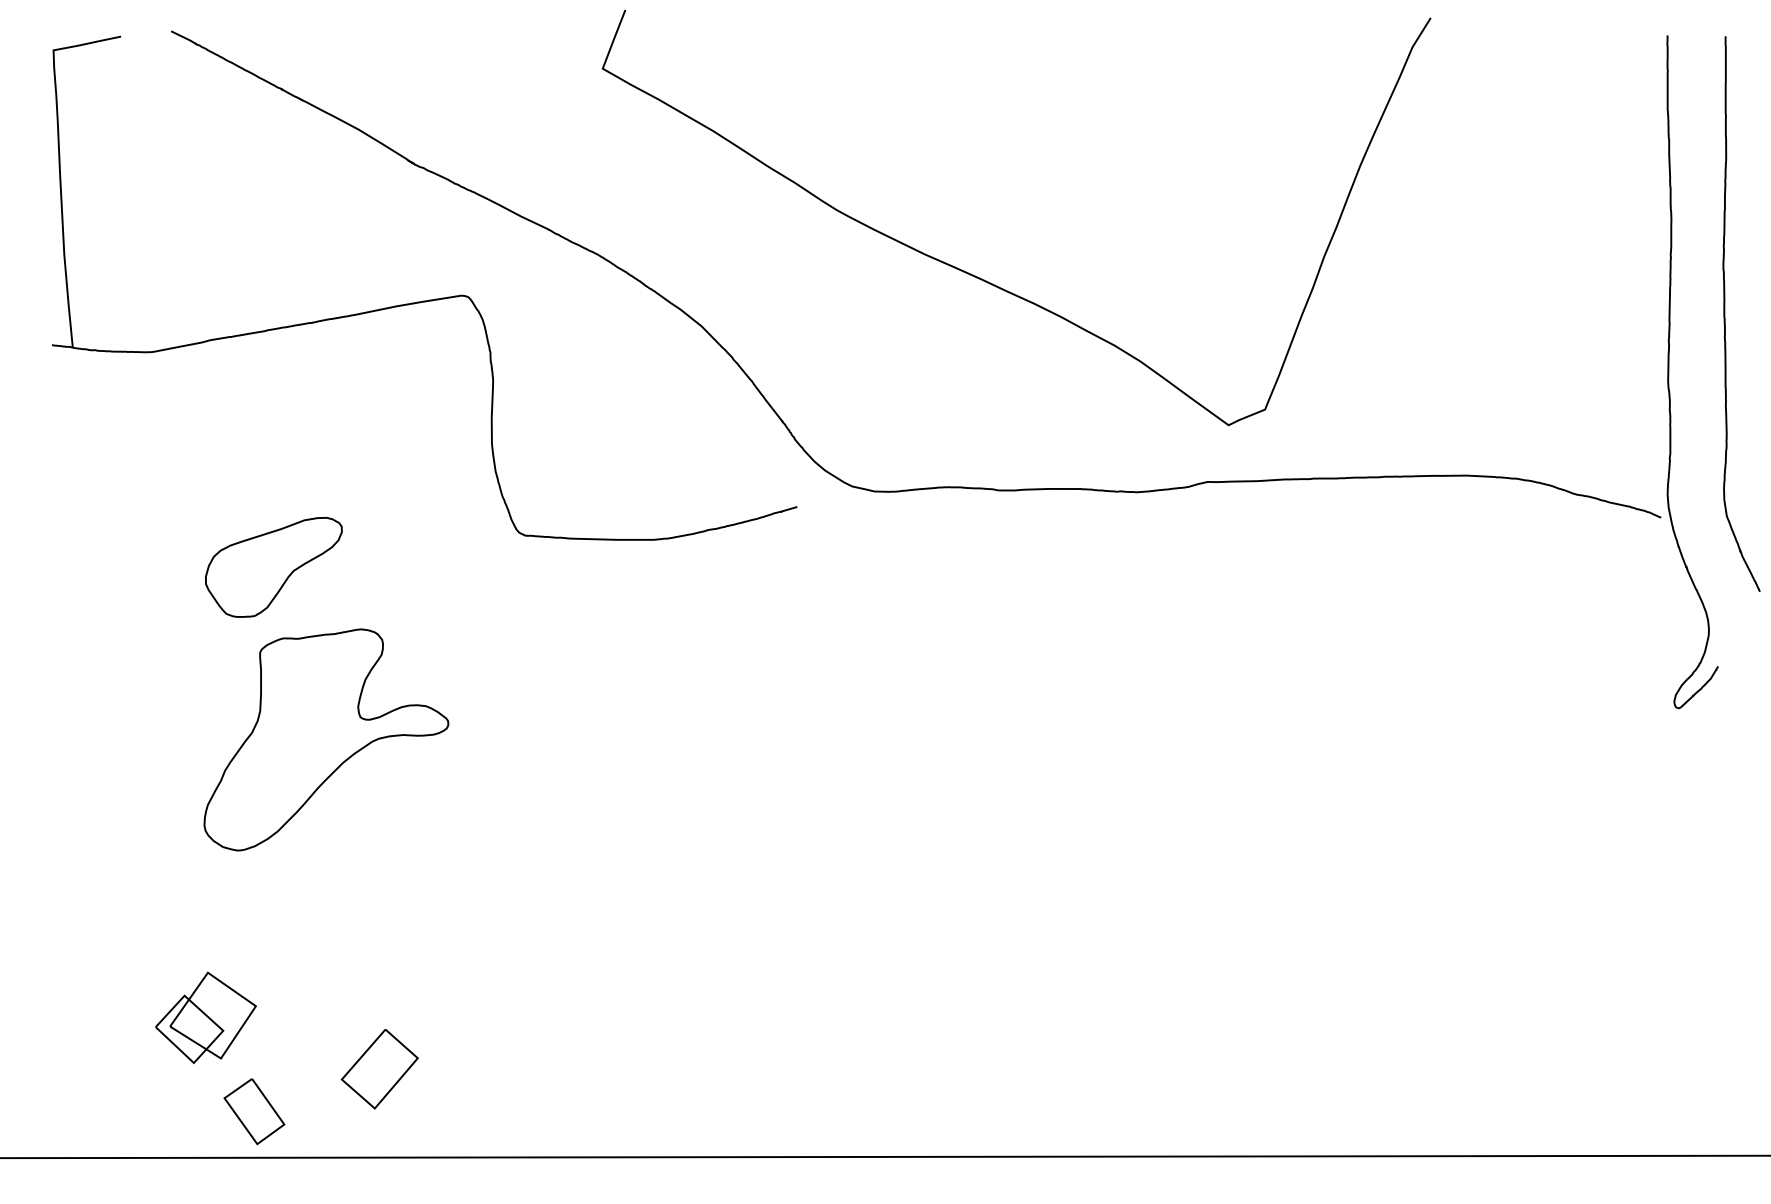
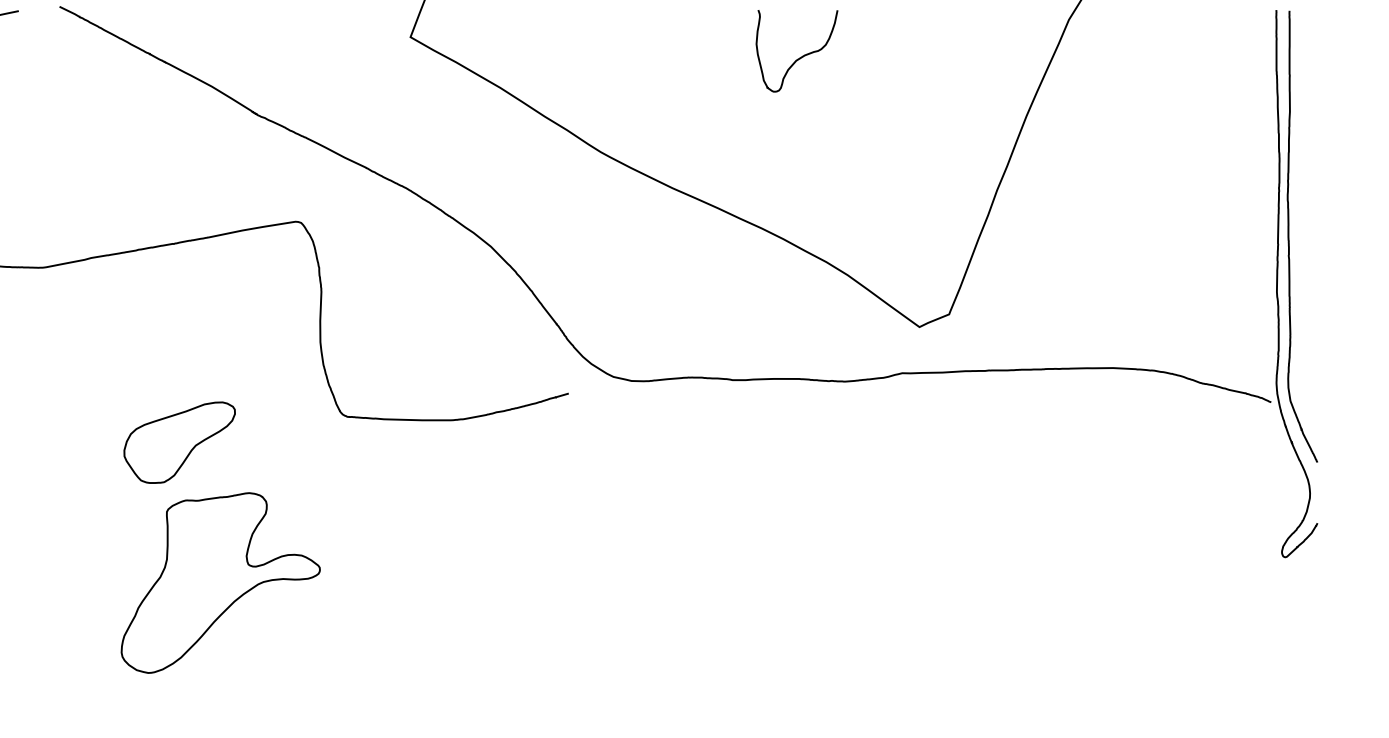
curve: (1081, 93) -> (799, 57), added
curve: (1725, 313) -> (1289, 236), moved
part: (273, 567) -> (179, 442), moved
part: (326, 739) -> (220, 582), moved

